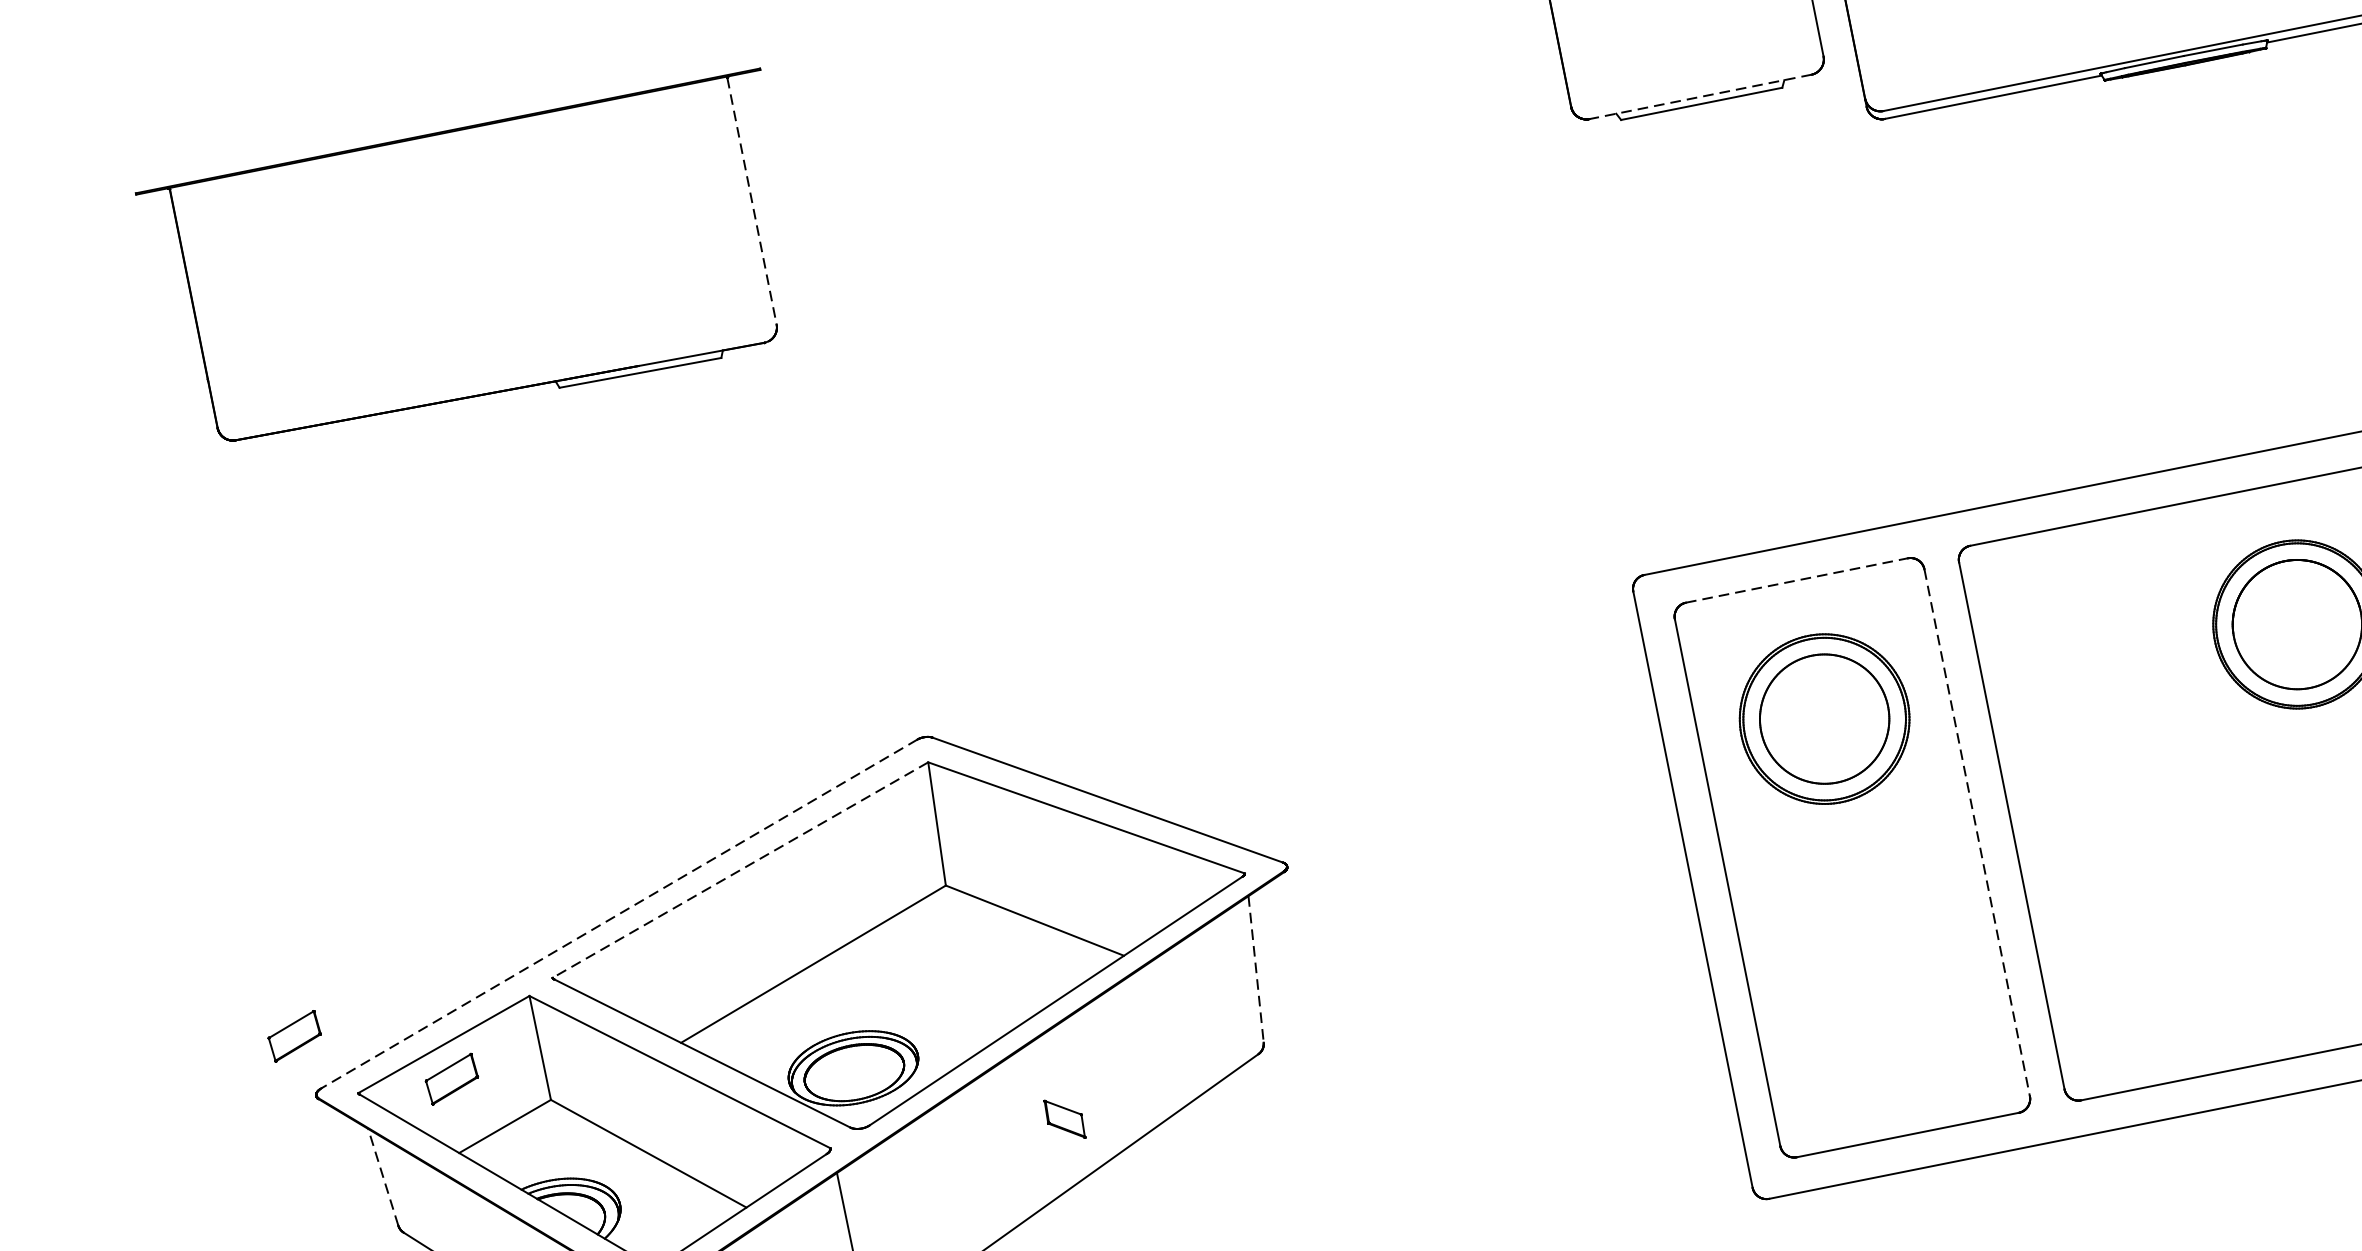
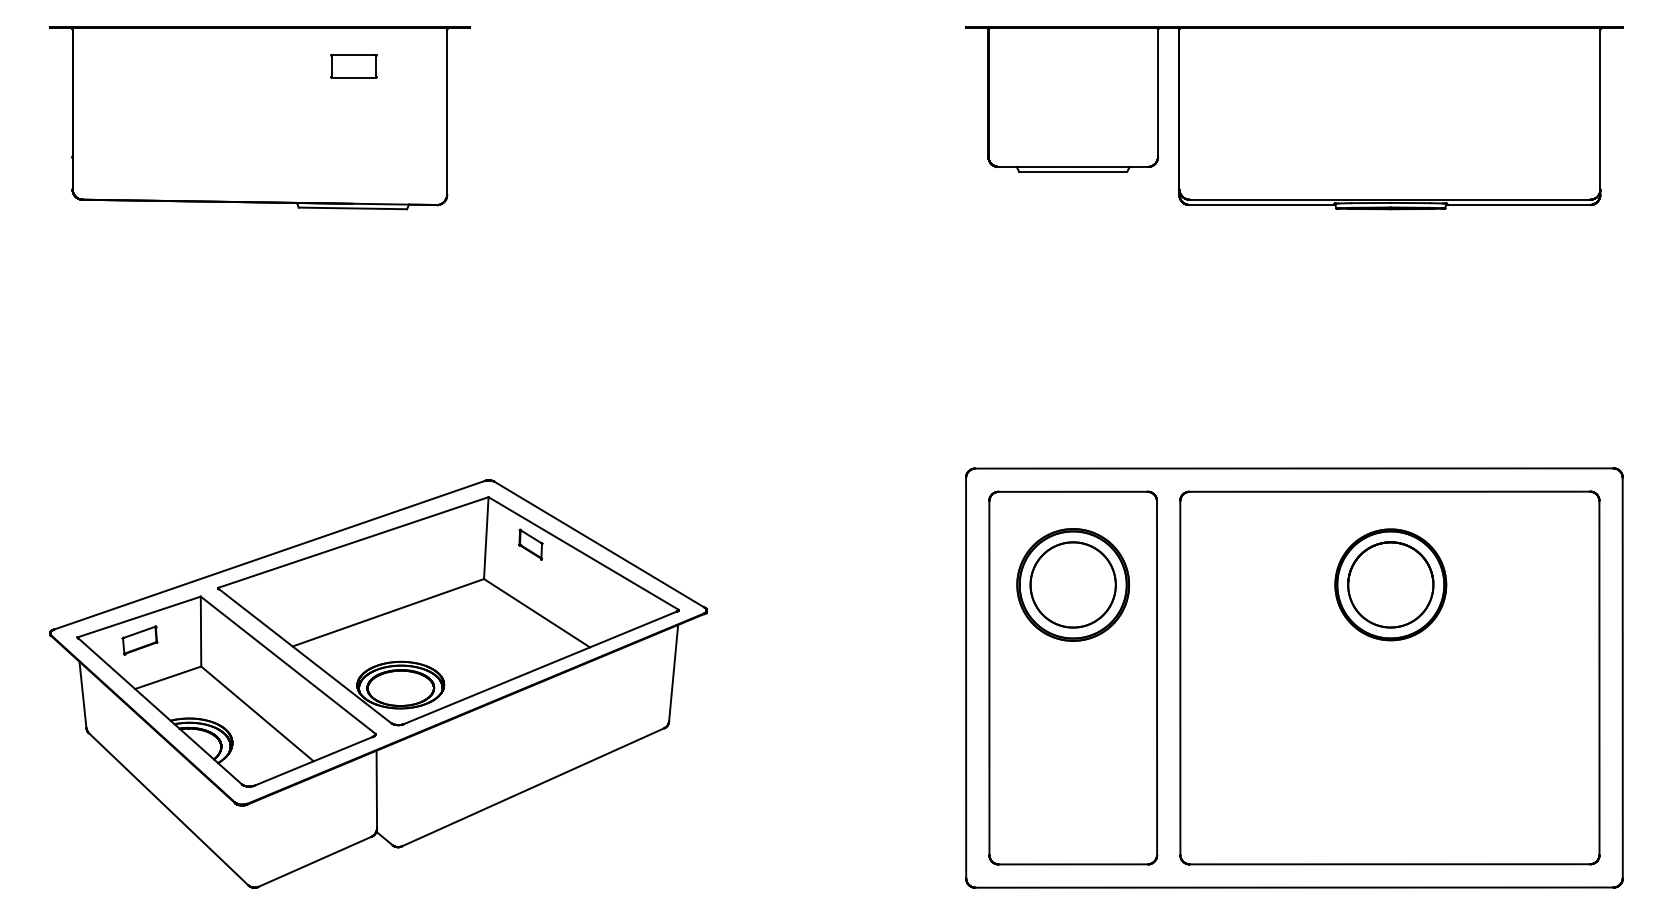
line: (1700, 96) -> (1073, 166), dashed -> solid
part: (599, 161) -> (353, 66), added
line: (752, 200) -> (447, 111), dashed -> solid
line: (1797, 579) -> (1073, 491), dashed -> solid
line: (1977, 833) -> (1157, 678), dashed -> solid
line: (740, 869) -> (353, 542), dashed -> solid
line: (619, 914) -> (269, 555), dashed -> solid
line: (1255, 969) -> (673, 673), dashed -> solid
part: (294, 1036) -> (43, 592), removed
part: (1064, 1119) -> (530, 544), moved
line: (382, 1176) -> (82, 694), dashed -> solid

